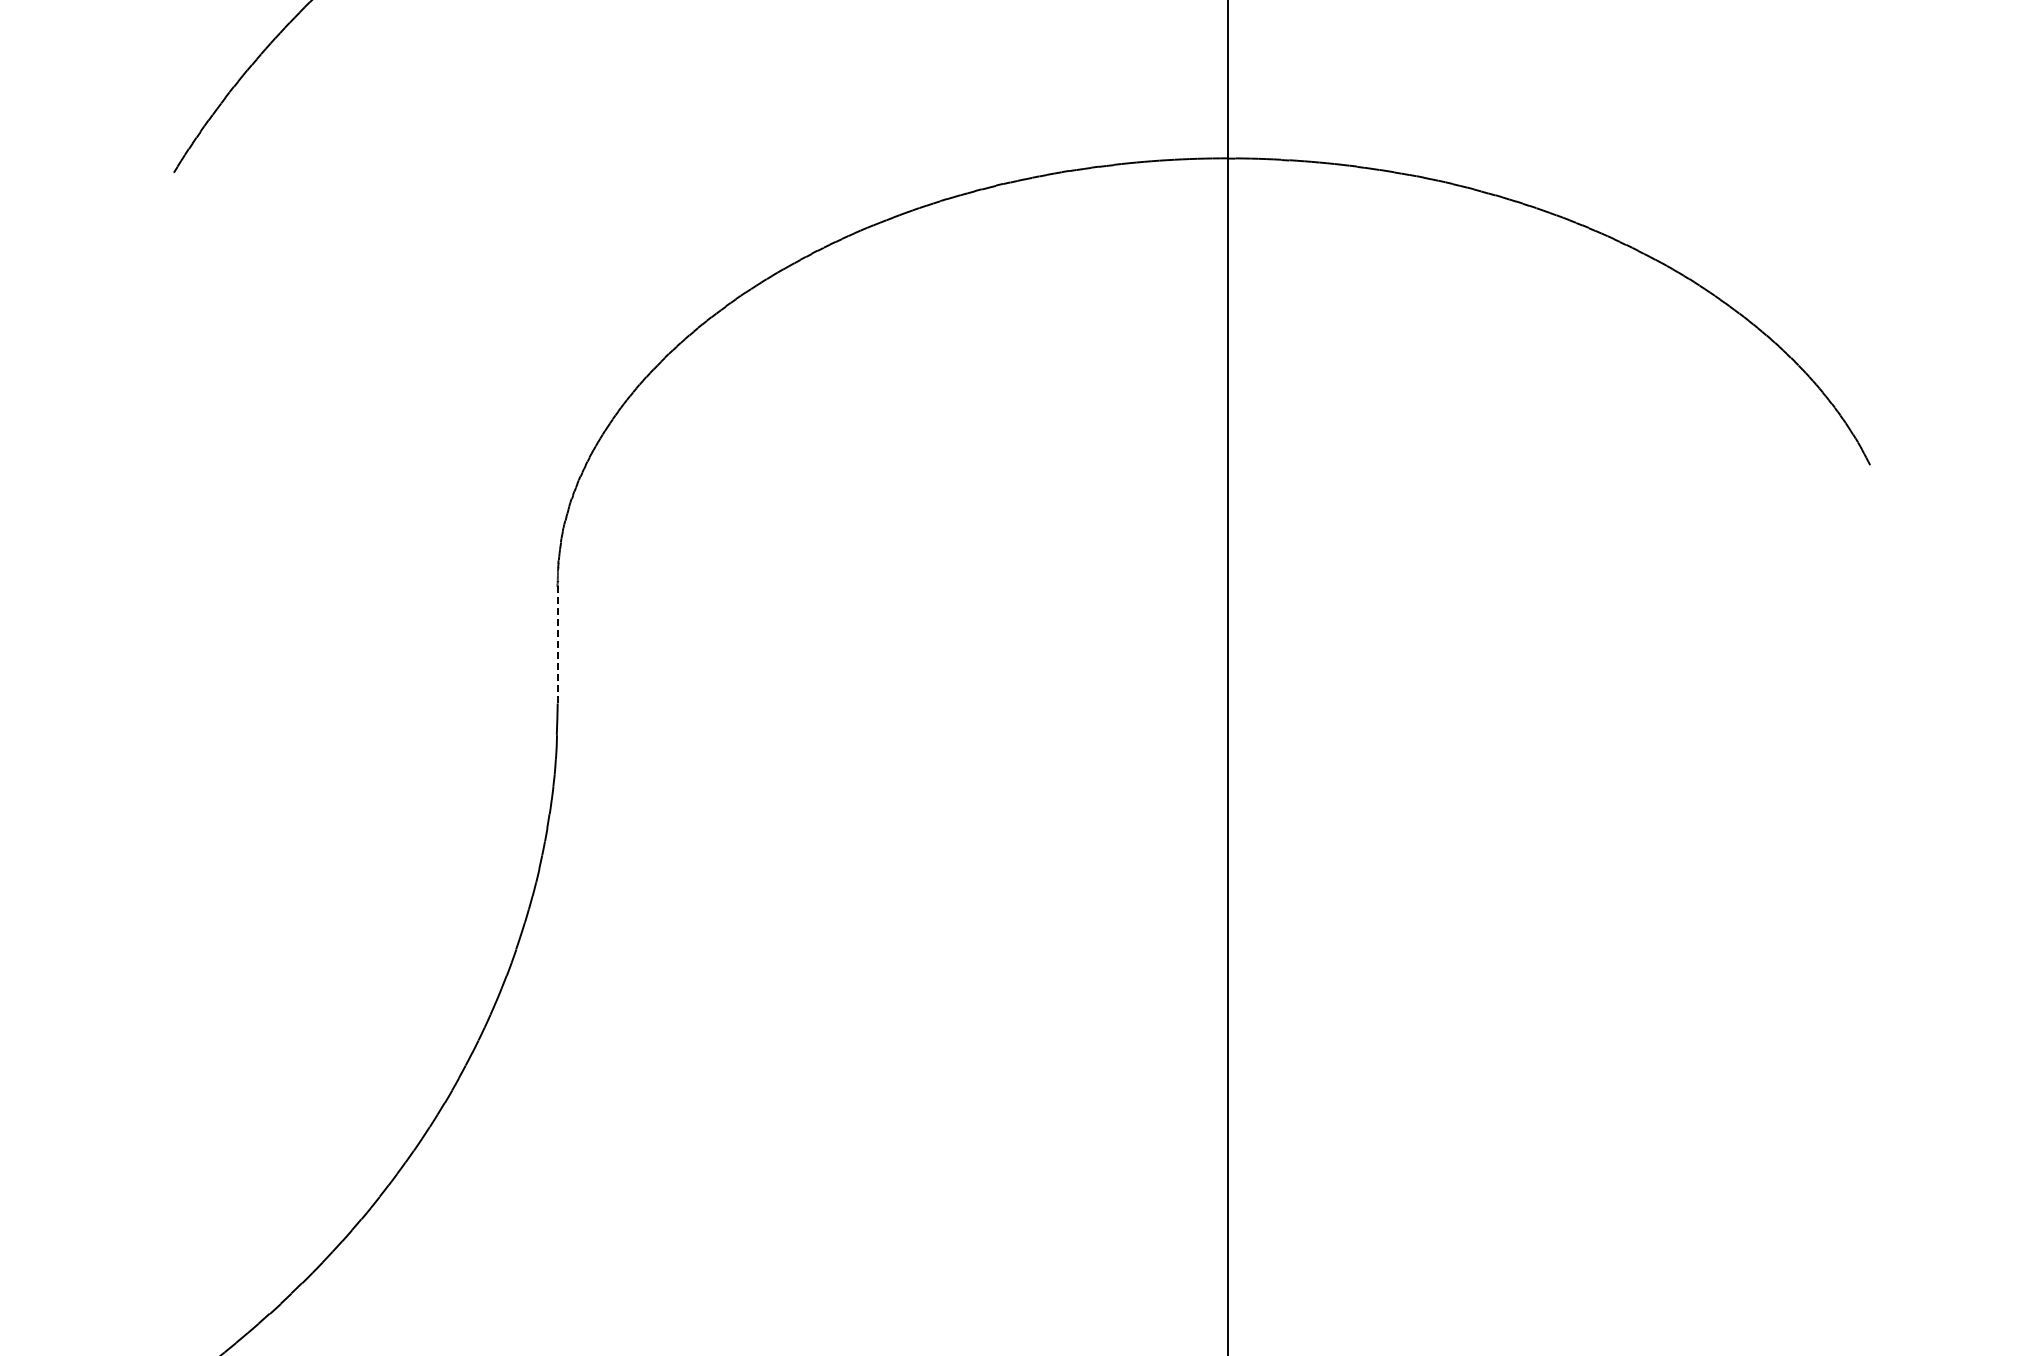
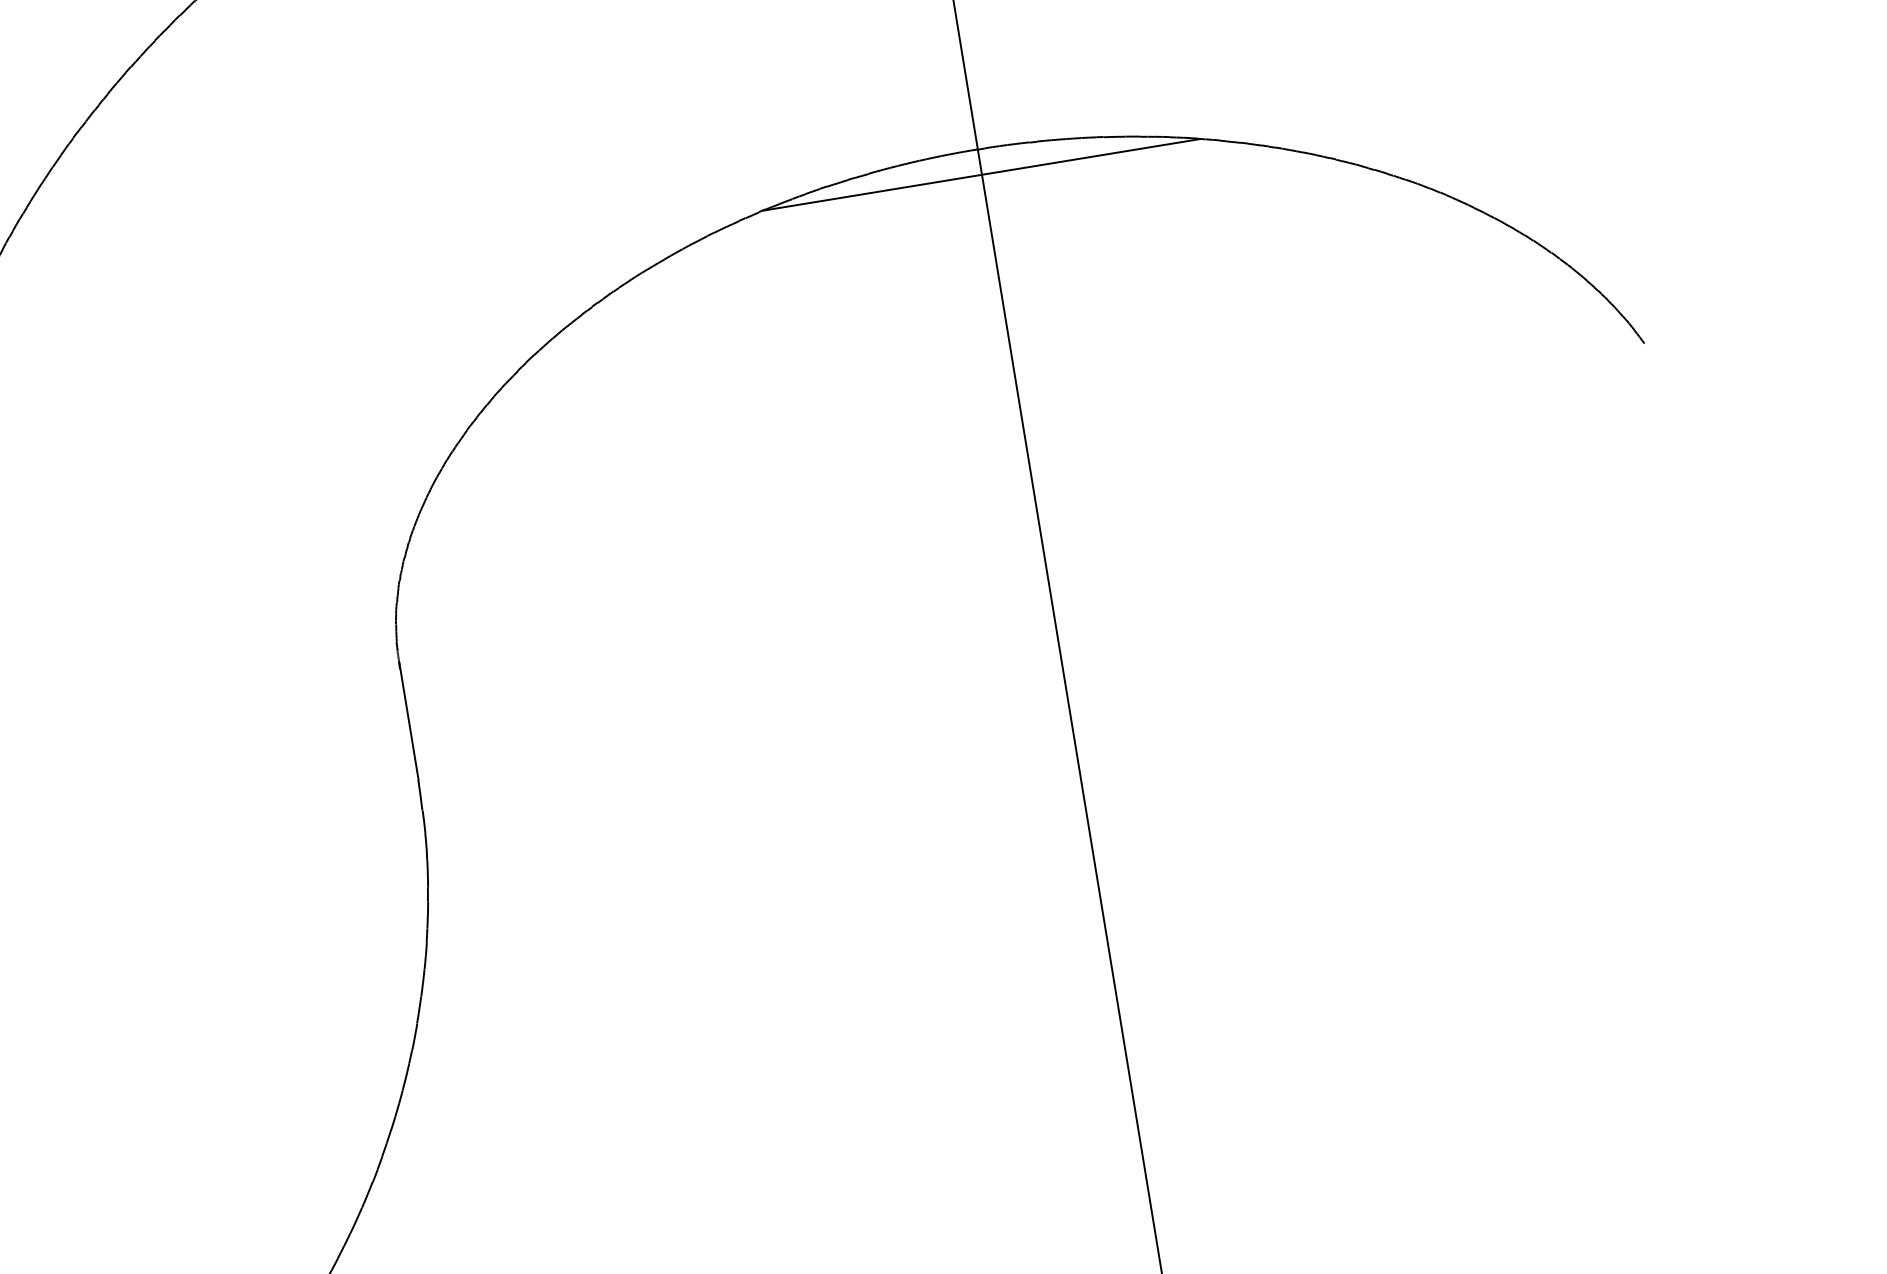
line: (1227, 184) -> (981, 174), added
line: (557, 641) -> (408, 720), dashed -> solid

